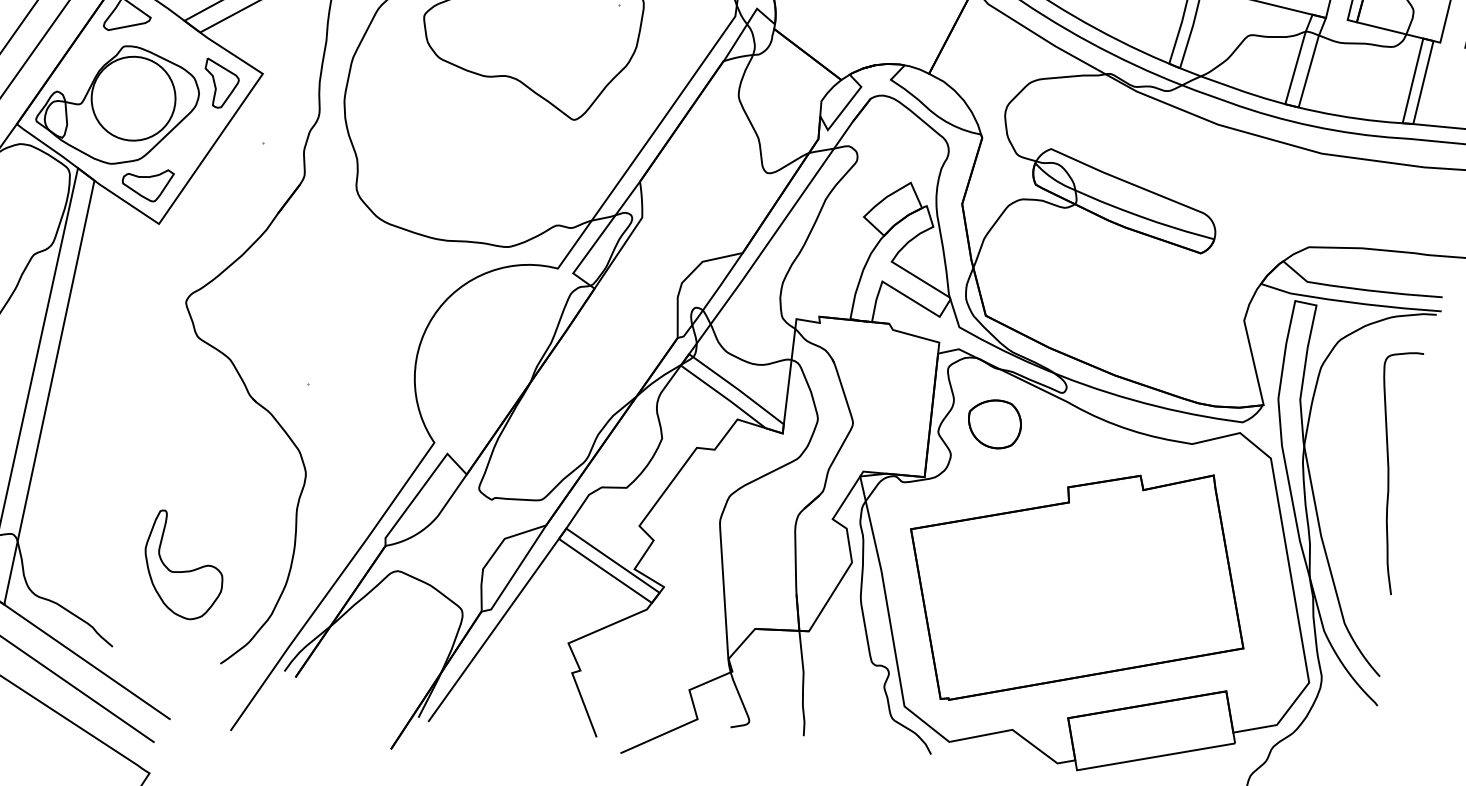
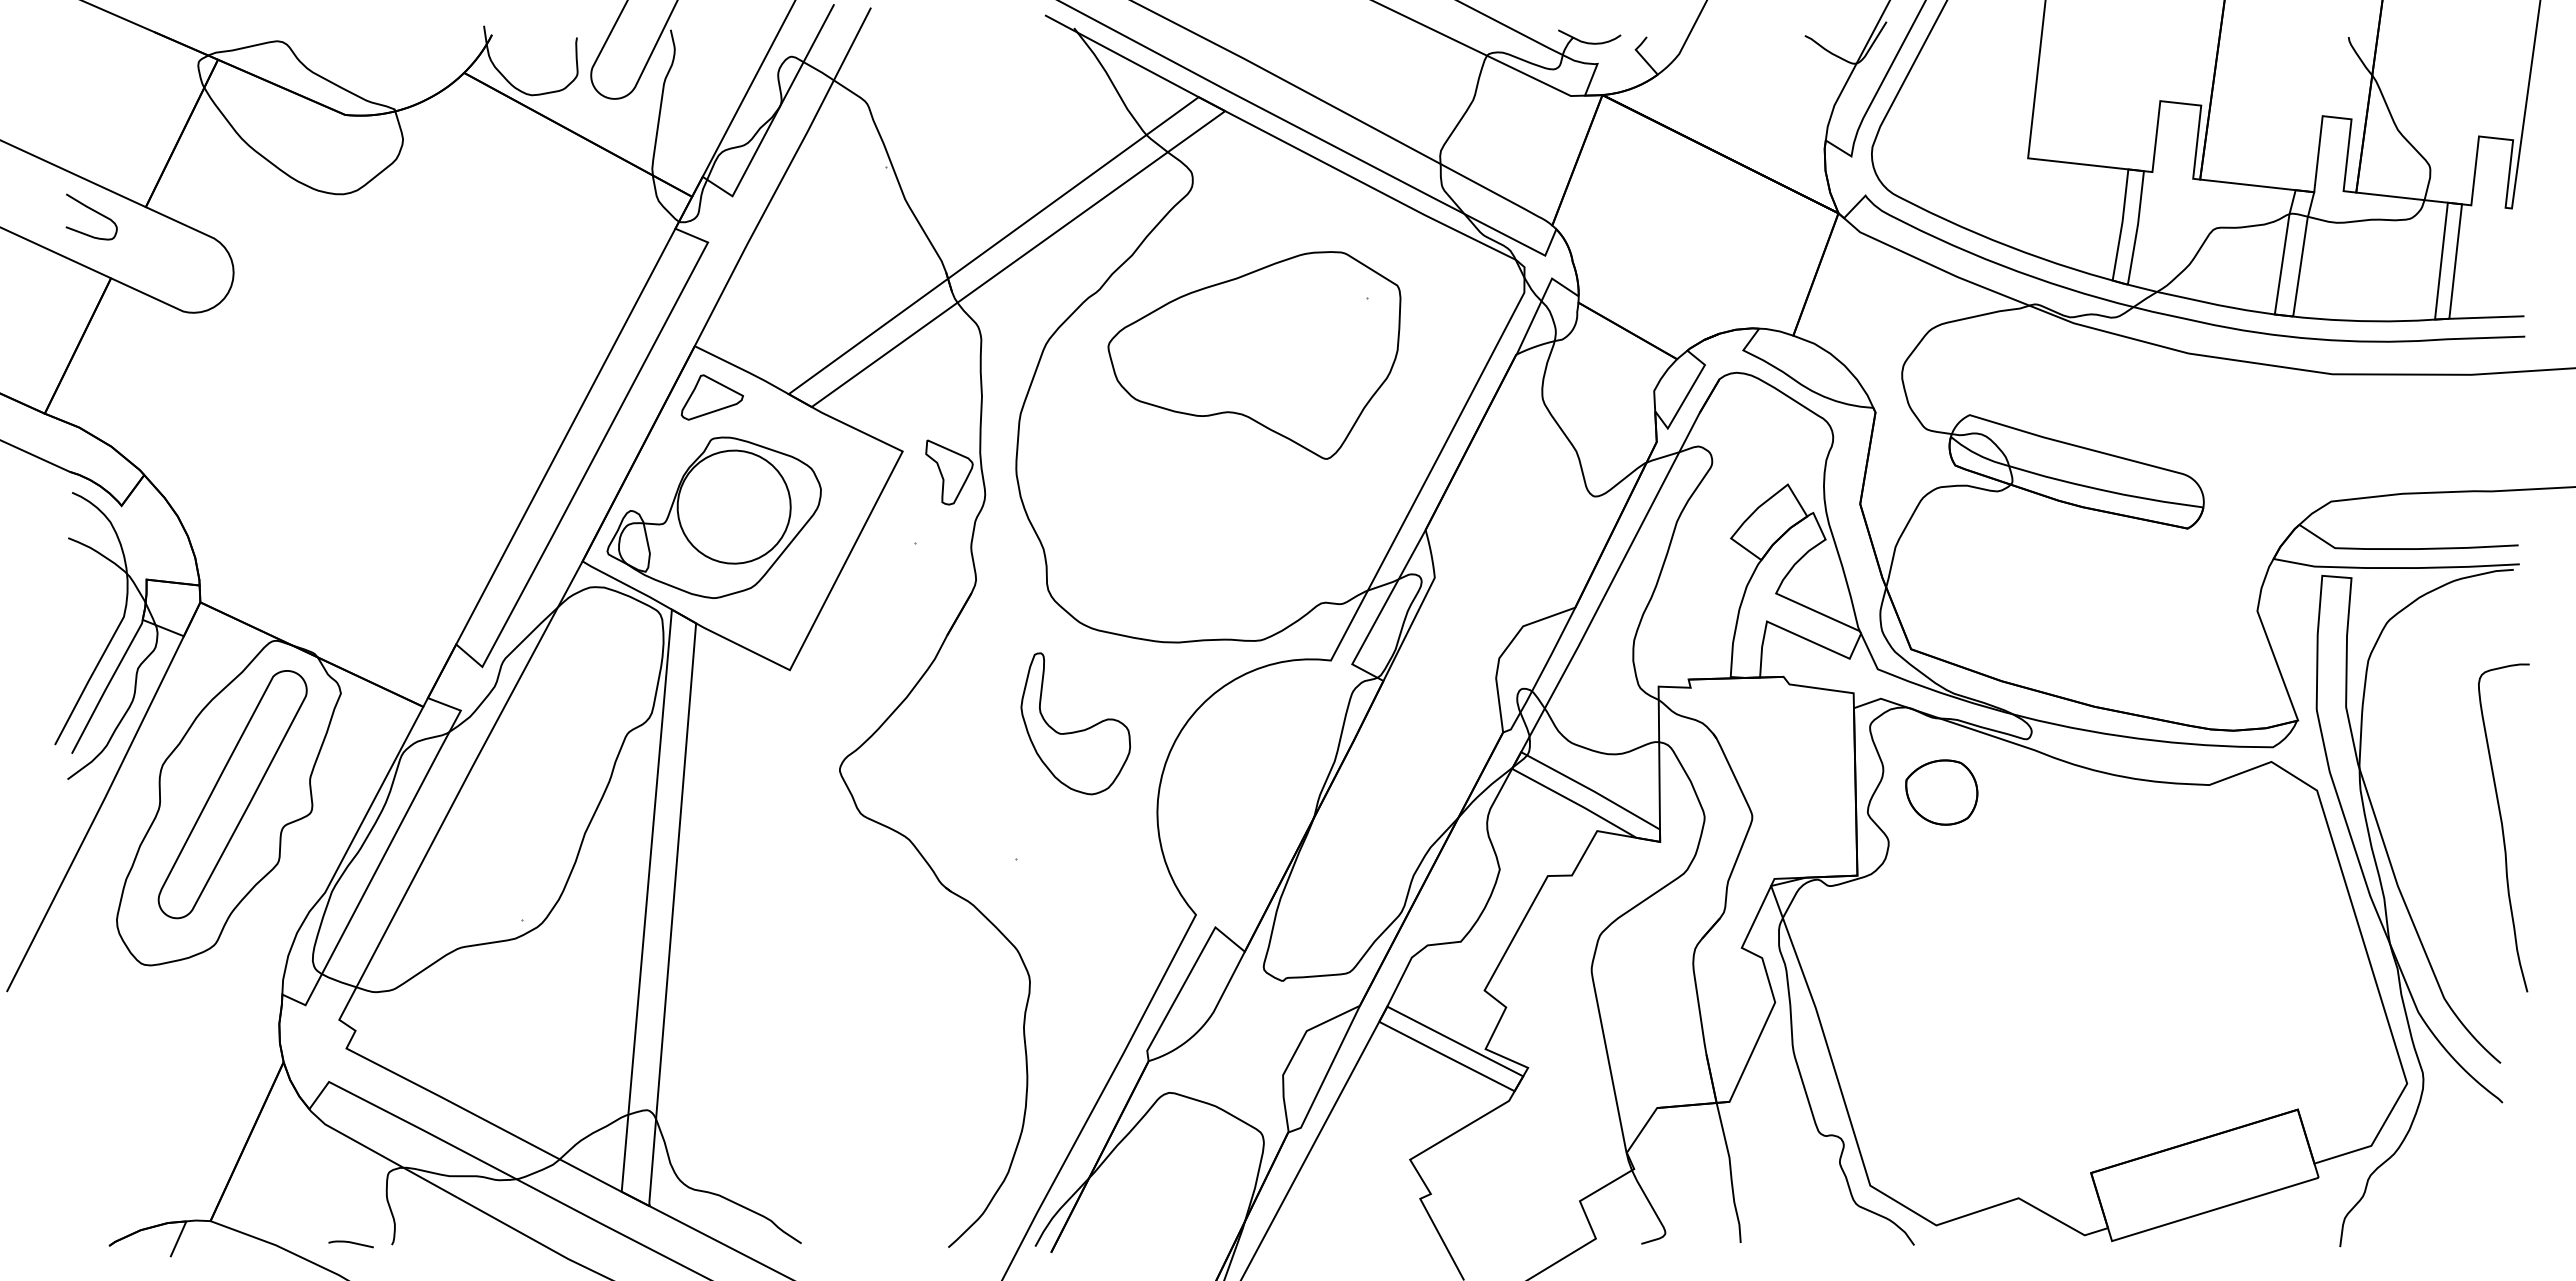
part: (220, 84) -> (949, 472), moved
part: (147, 183) -> (767, 618), removed
curve: (1389, 471) -> (2503, 827), moved
part: (184, 570) -> (1077, 730), moved
part: (1077, 587) -> (2080, 996), removed

